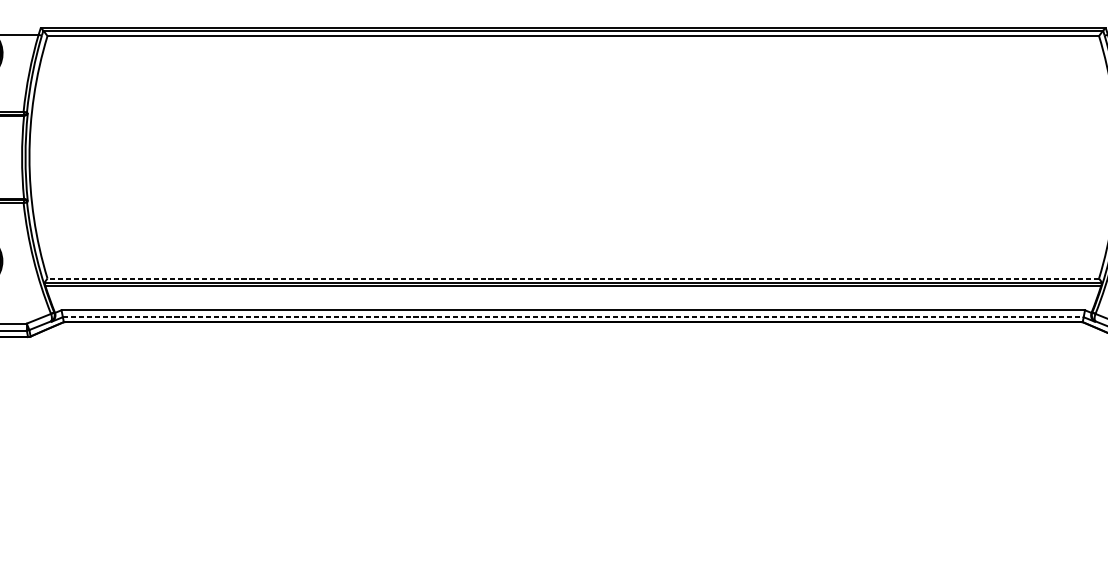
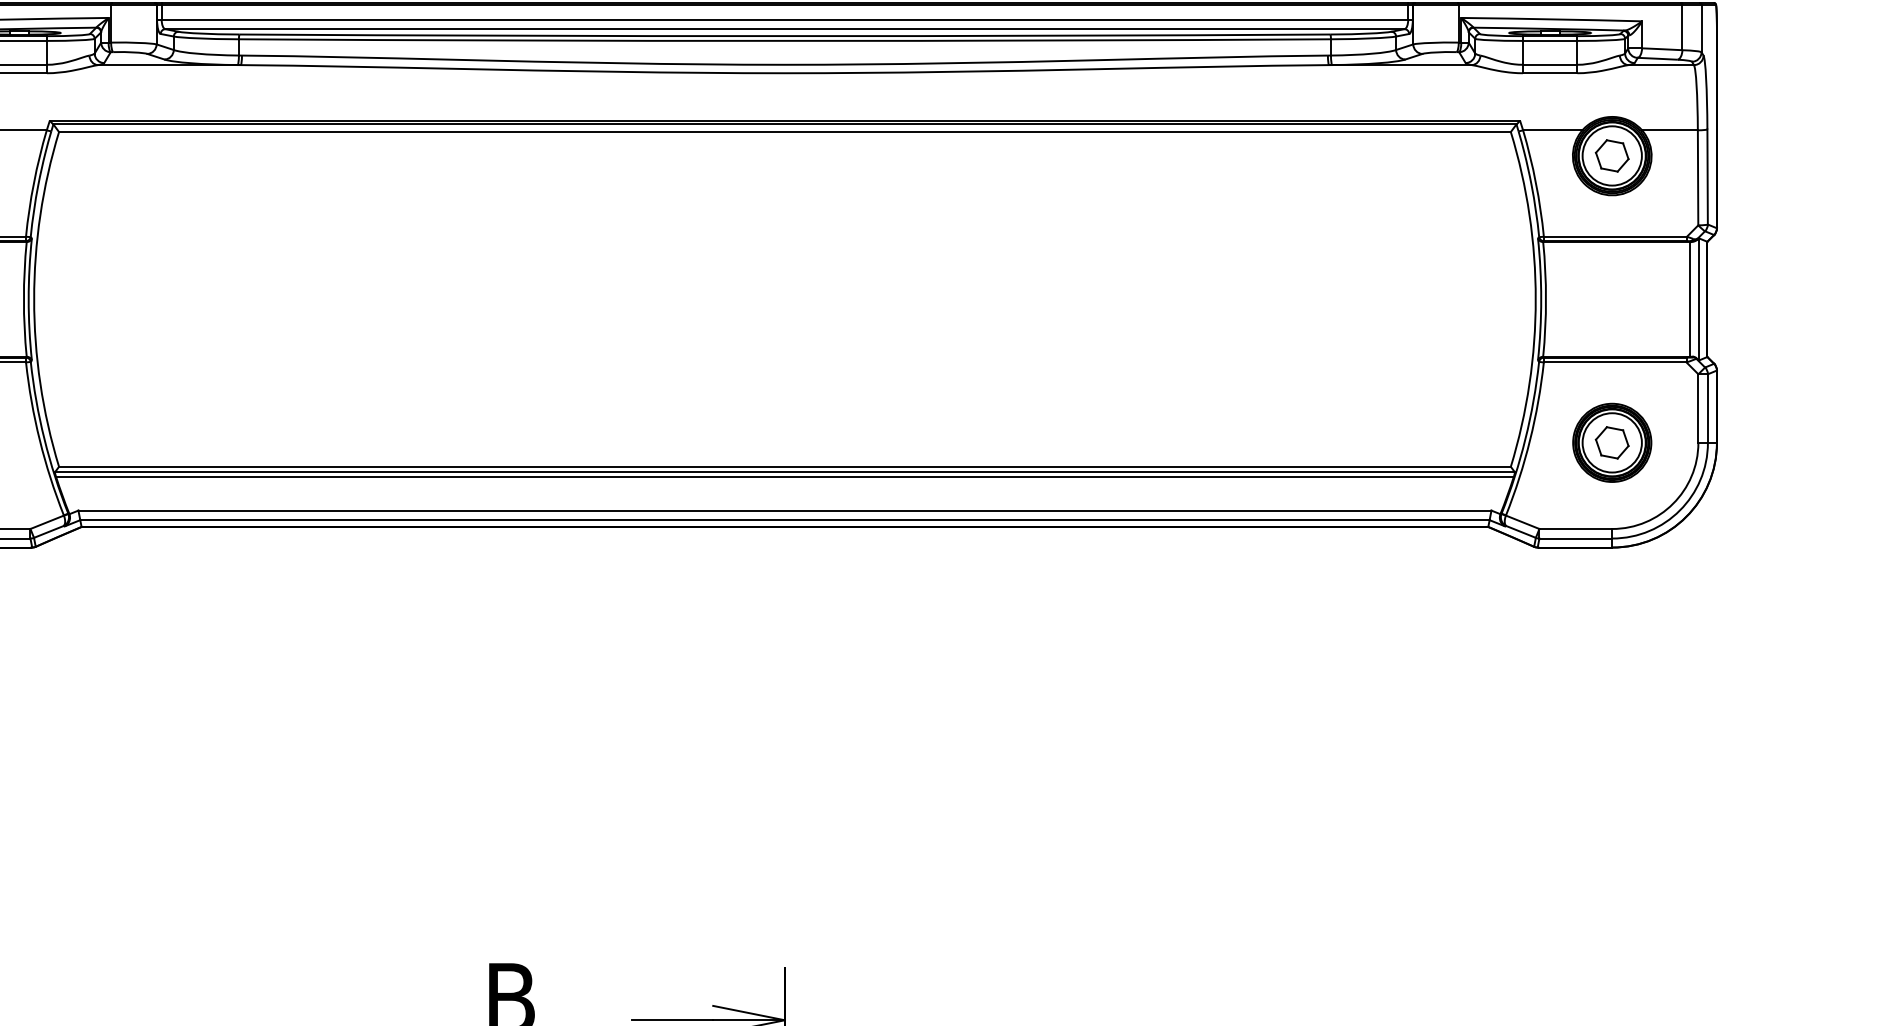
line: (572, 278) -> (784, 466), dashed -> solid
line: (572, 317) -> (784, 520), dashed -> solid

